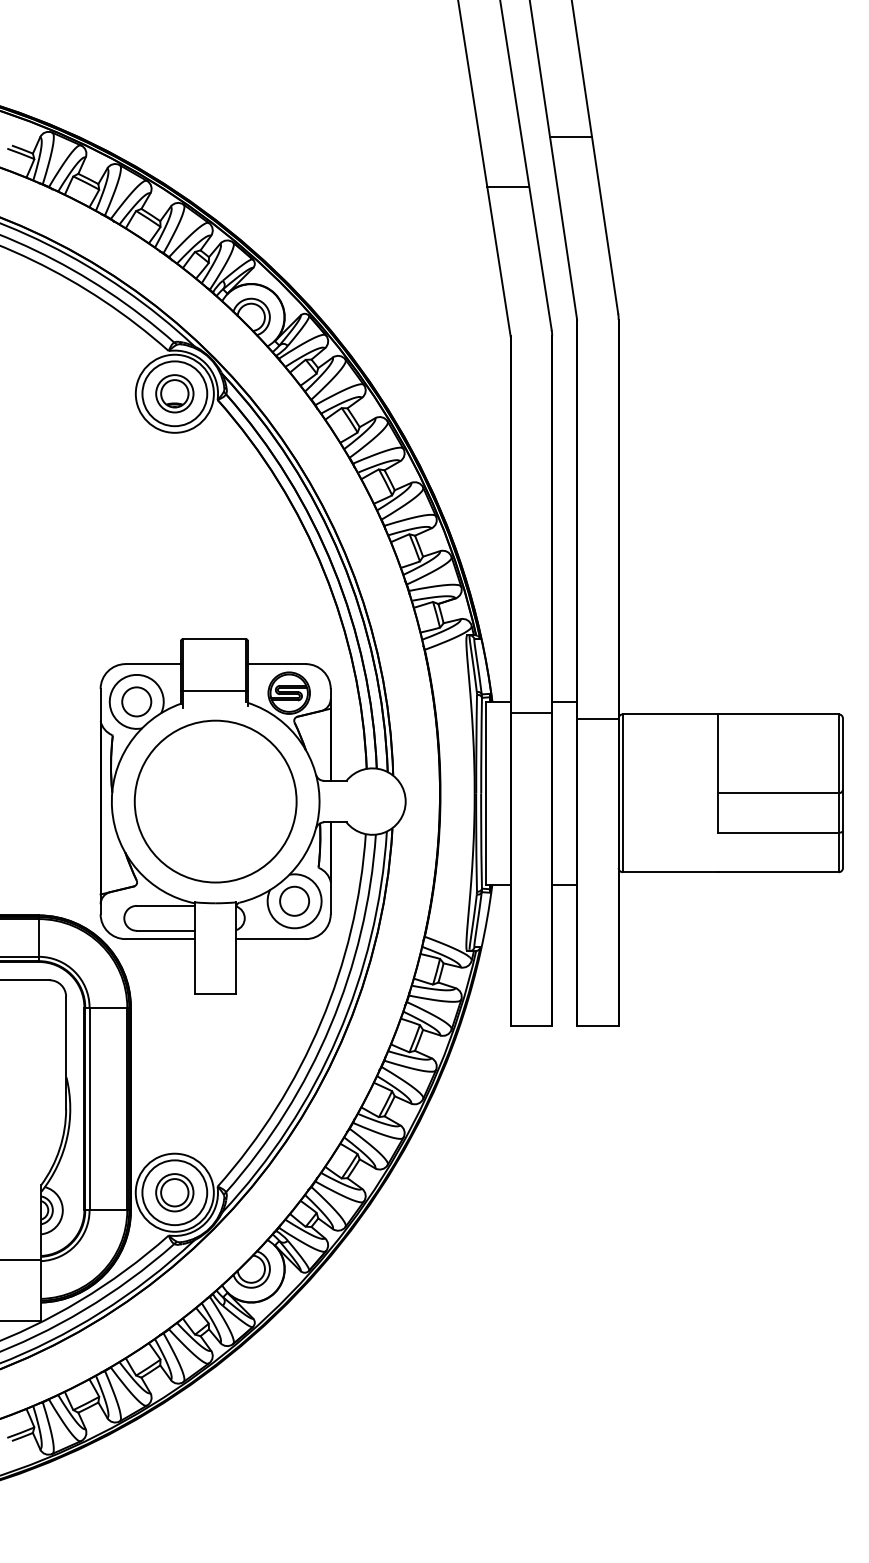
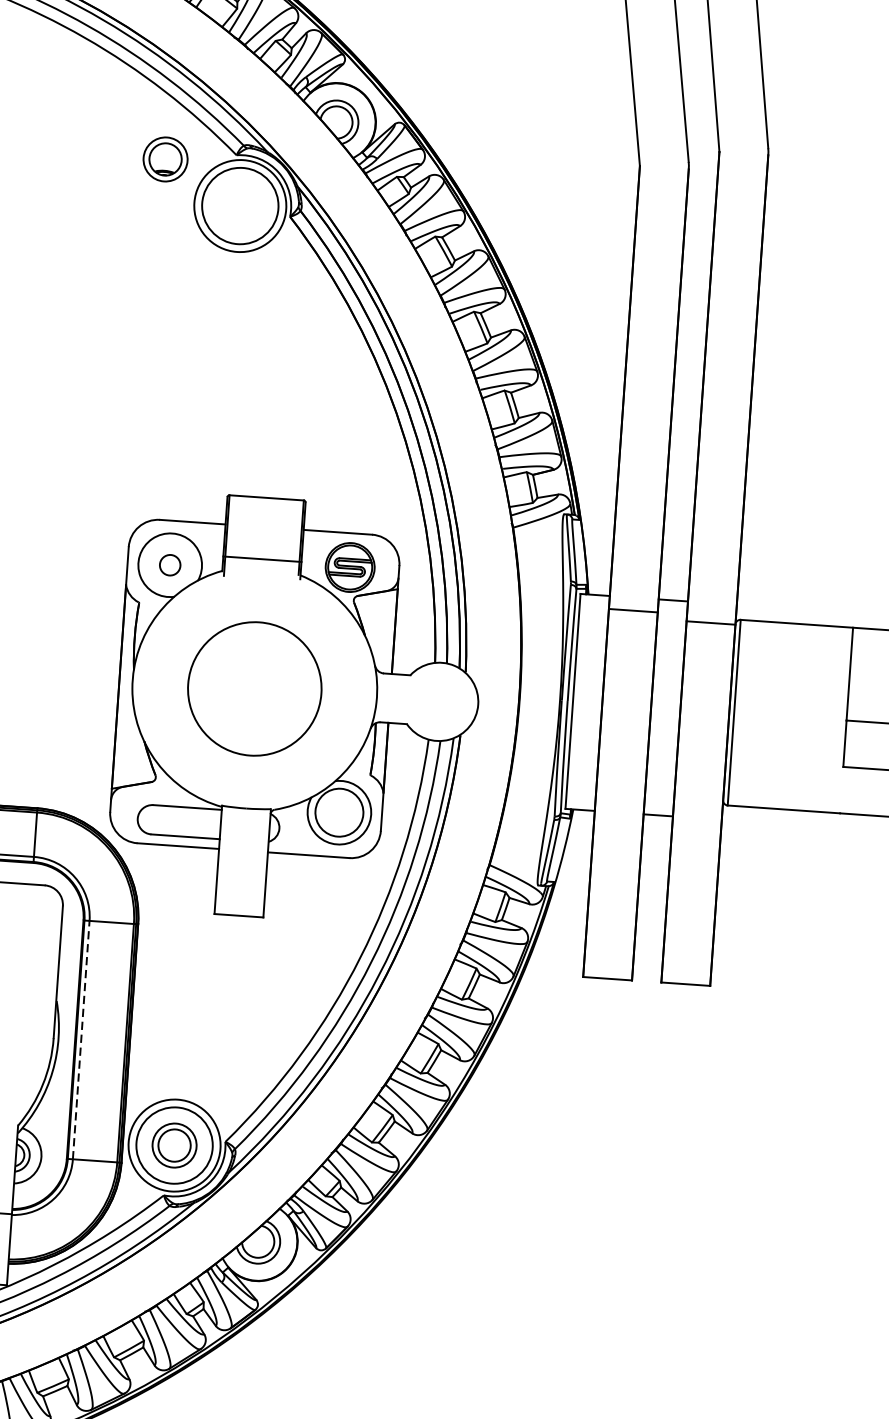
part: (174, 393) -> (165, 159), moved
circle: (136, 701) -> (169, 564), size x0.6
circle: (215, 801) -> (254, 688), size x0.7
circle: (294, 900) -> (339, 811), size x1.4
line: (89, 1108) -> (81, 1039), solid -> dashed

